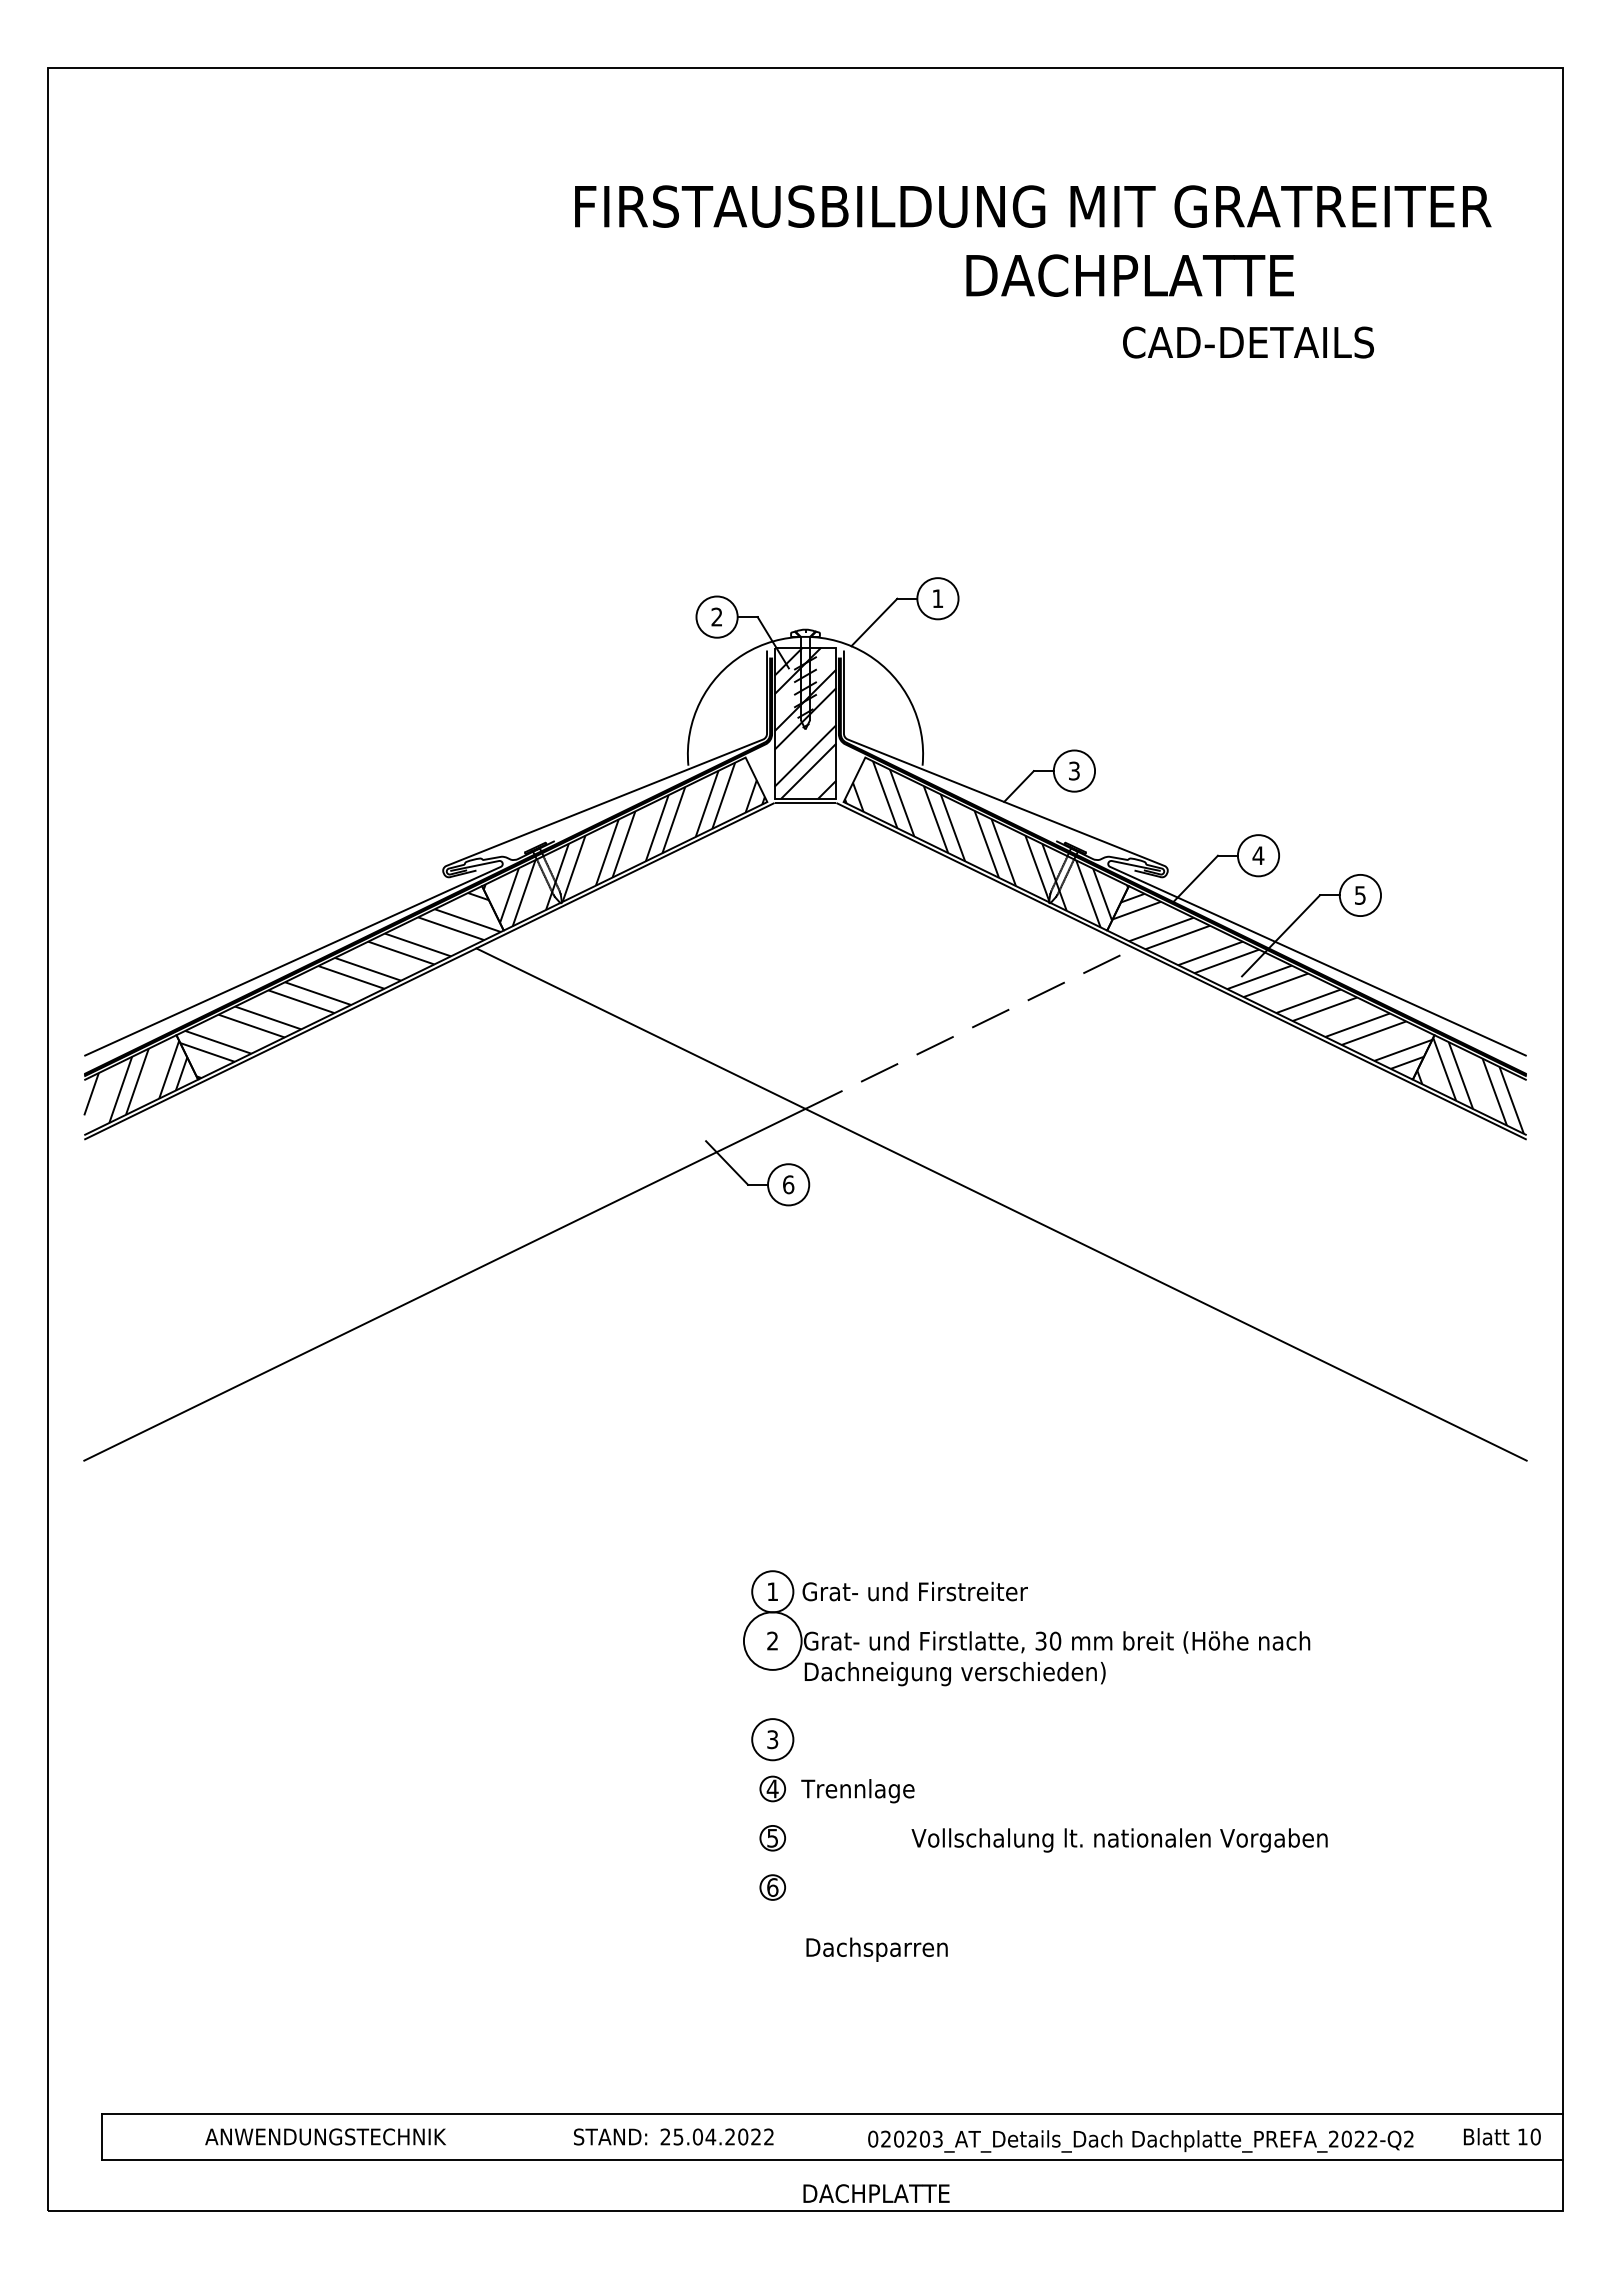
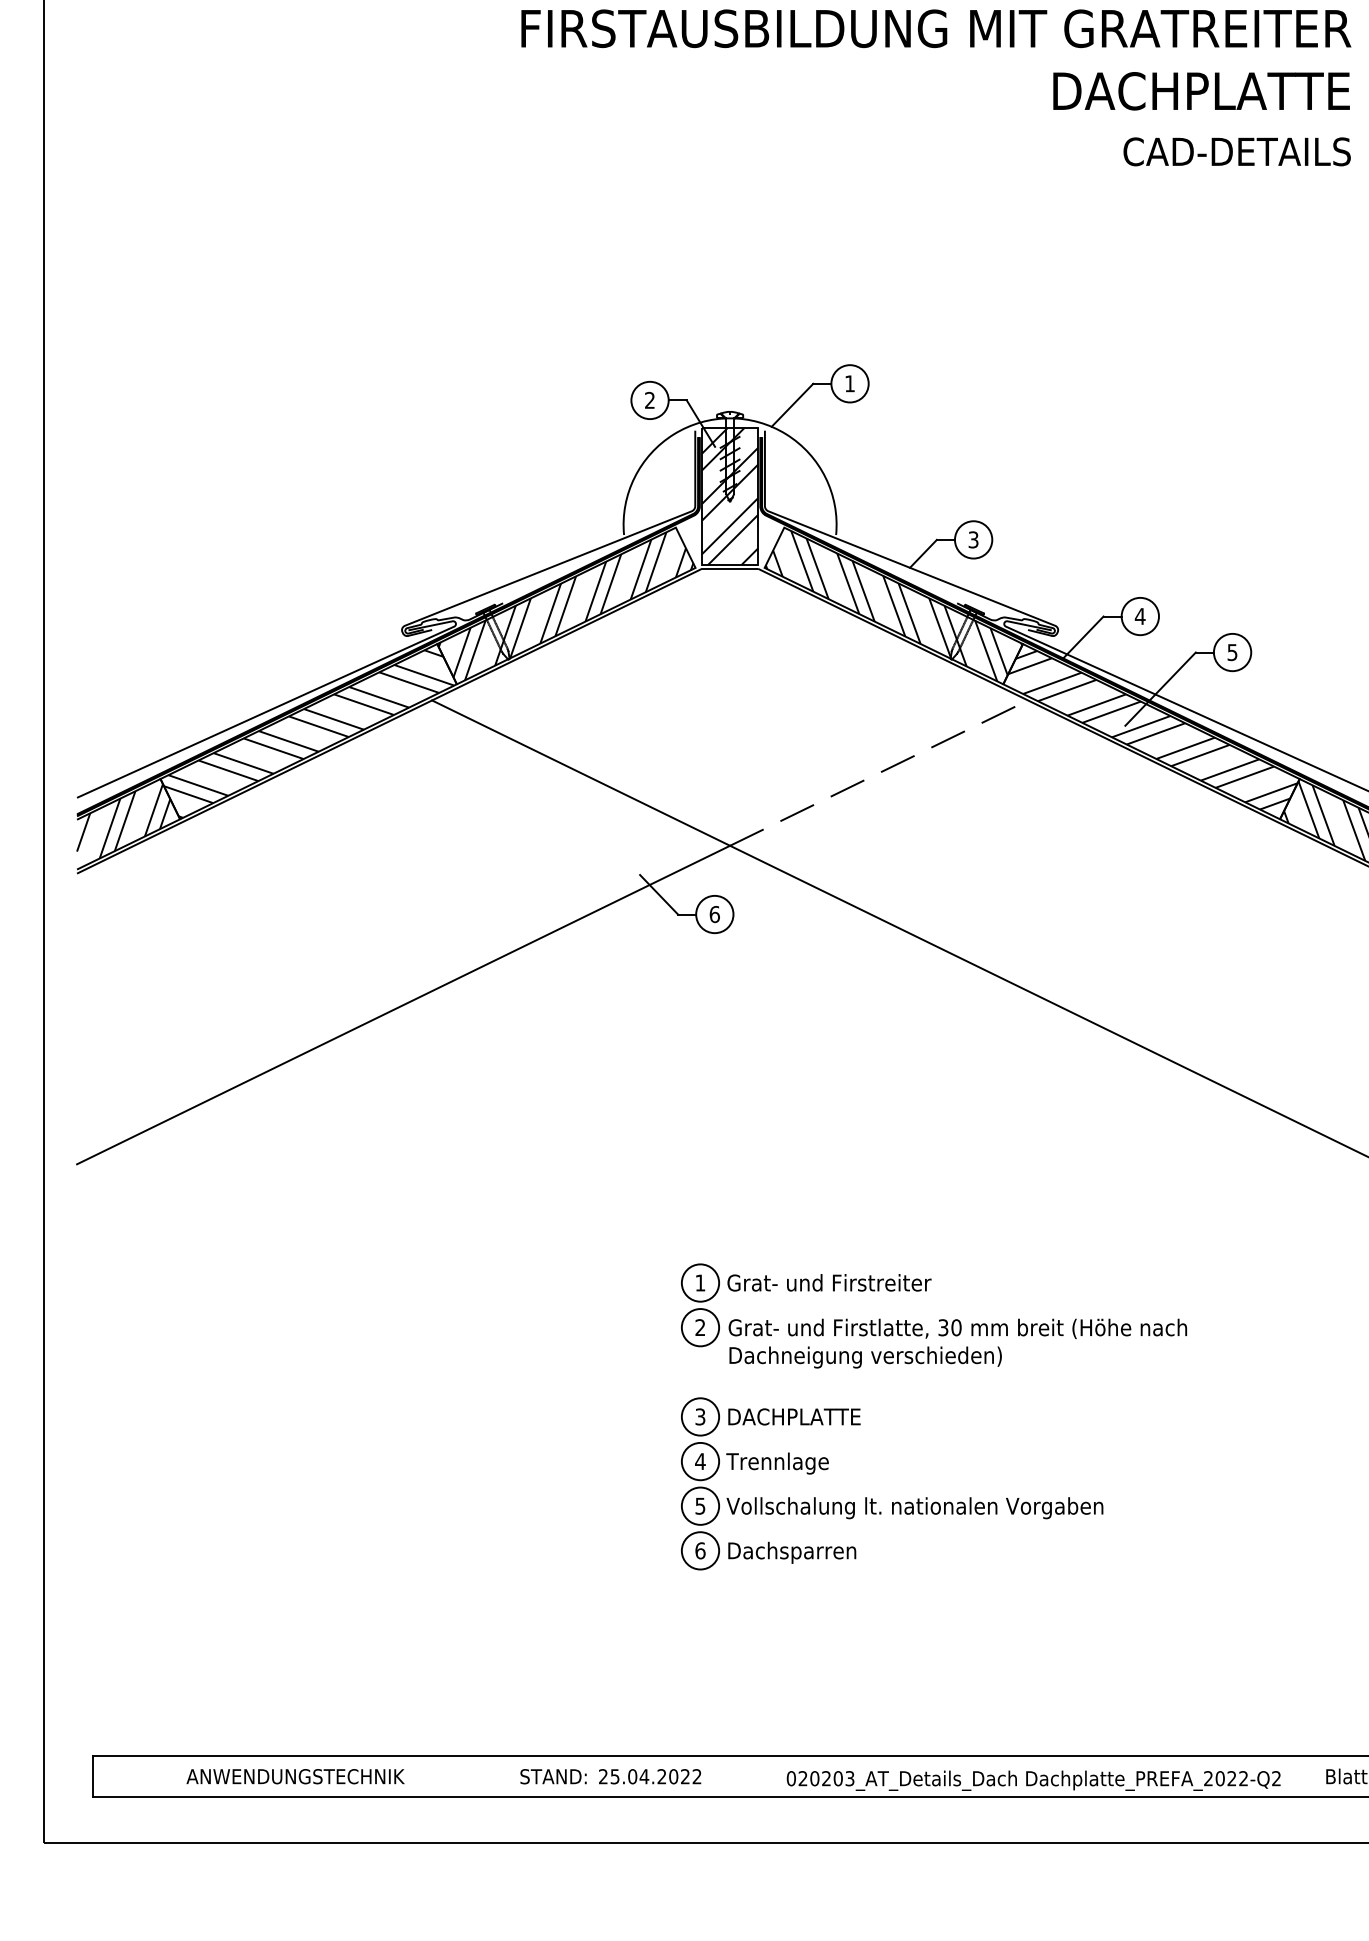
text: (1129, 275) -> (1200, 91), moved
text: (1248, 342) -> (1237, 151), moved
circle: (772, 1640) -> (700, 1327), size x0.71
circle: (772, 1788) -> (700, 1461), size x1.67
circle: (772, 1837) -> (700, 1505), size x1.67
text: (1119, 1840) -> (914, 1508), moved
circle: (772, 1887) -> (700, 1550), size x1.67
text: (876, 1949) -> (791, 1552), moved
text: (876, 2193) -> (794, 1416), moved

